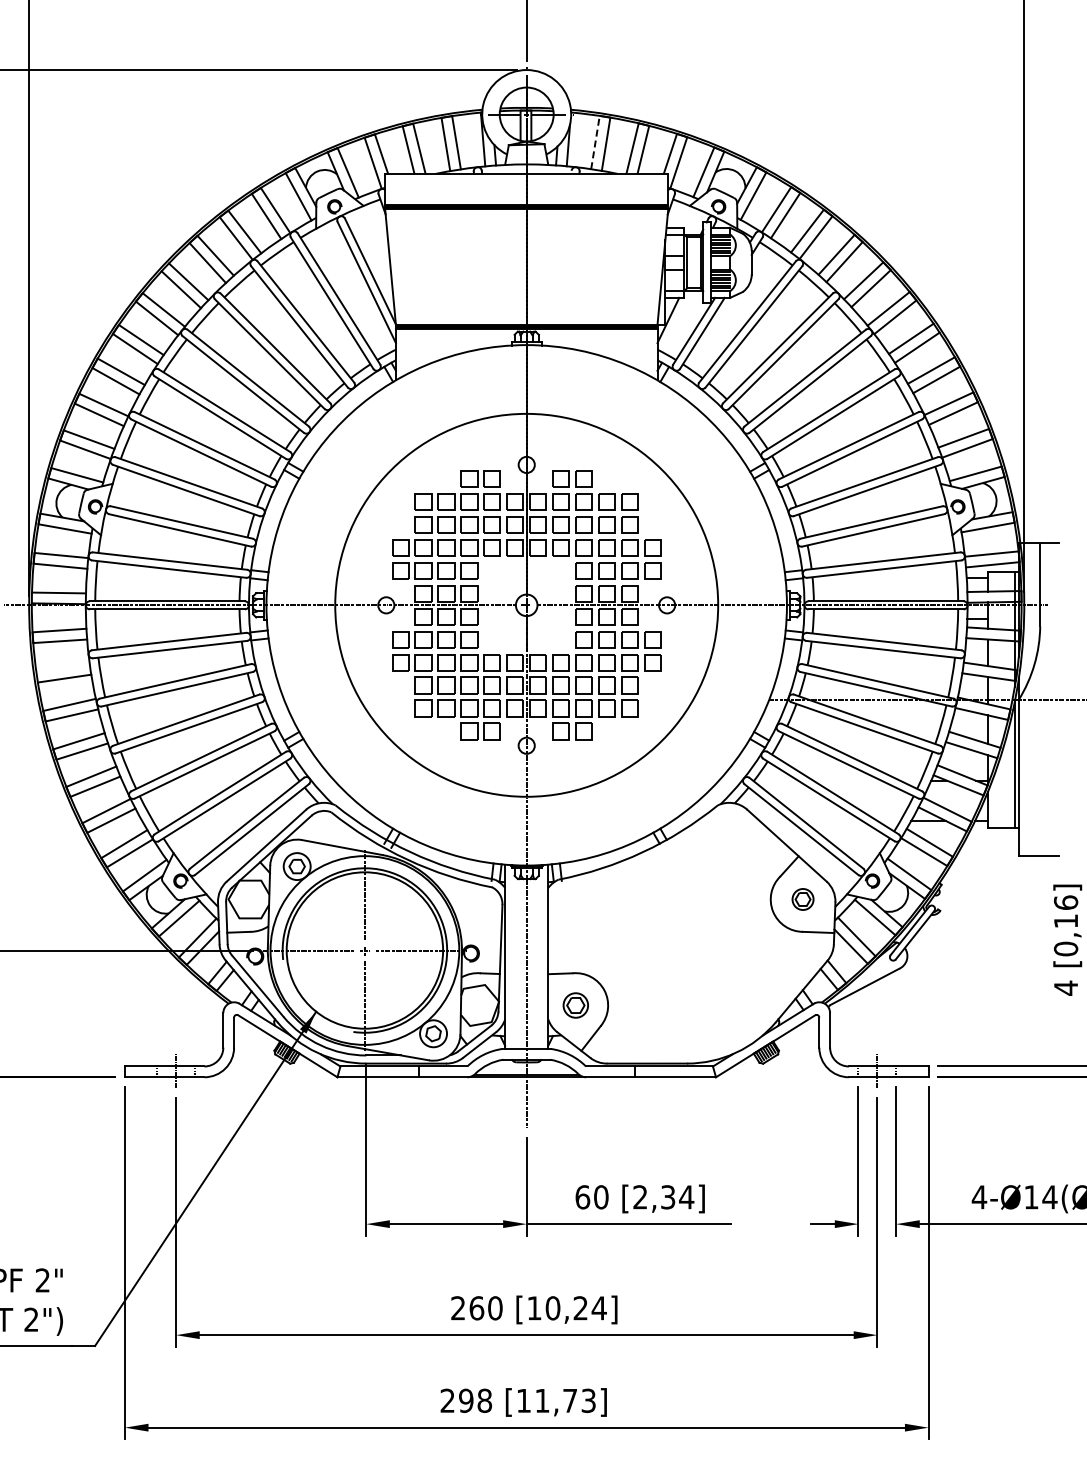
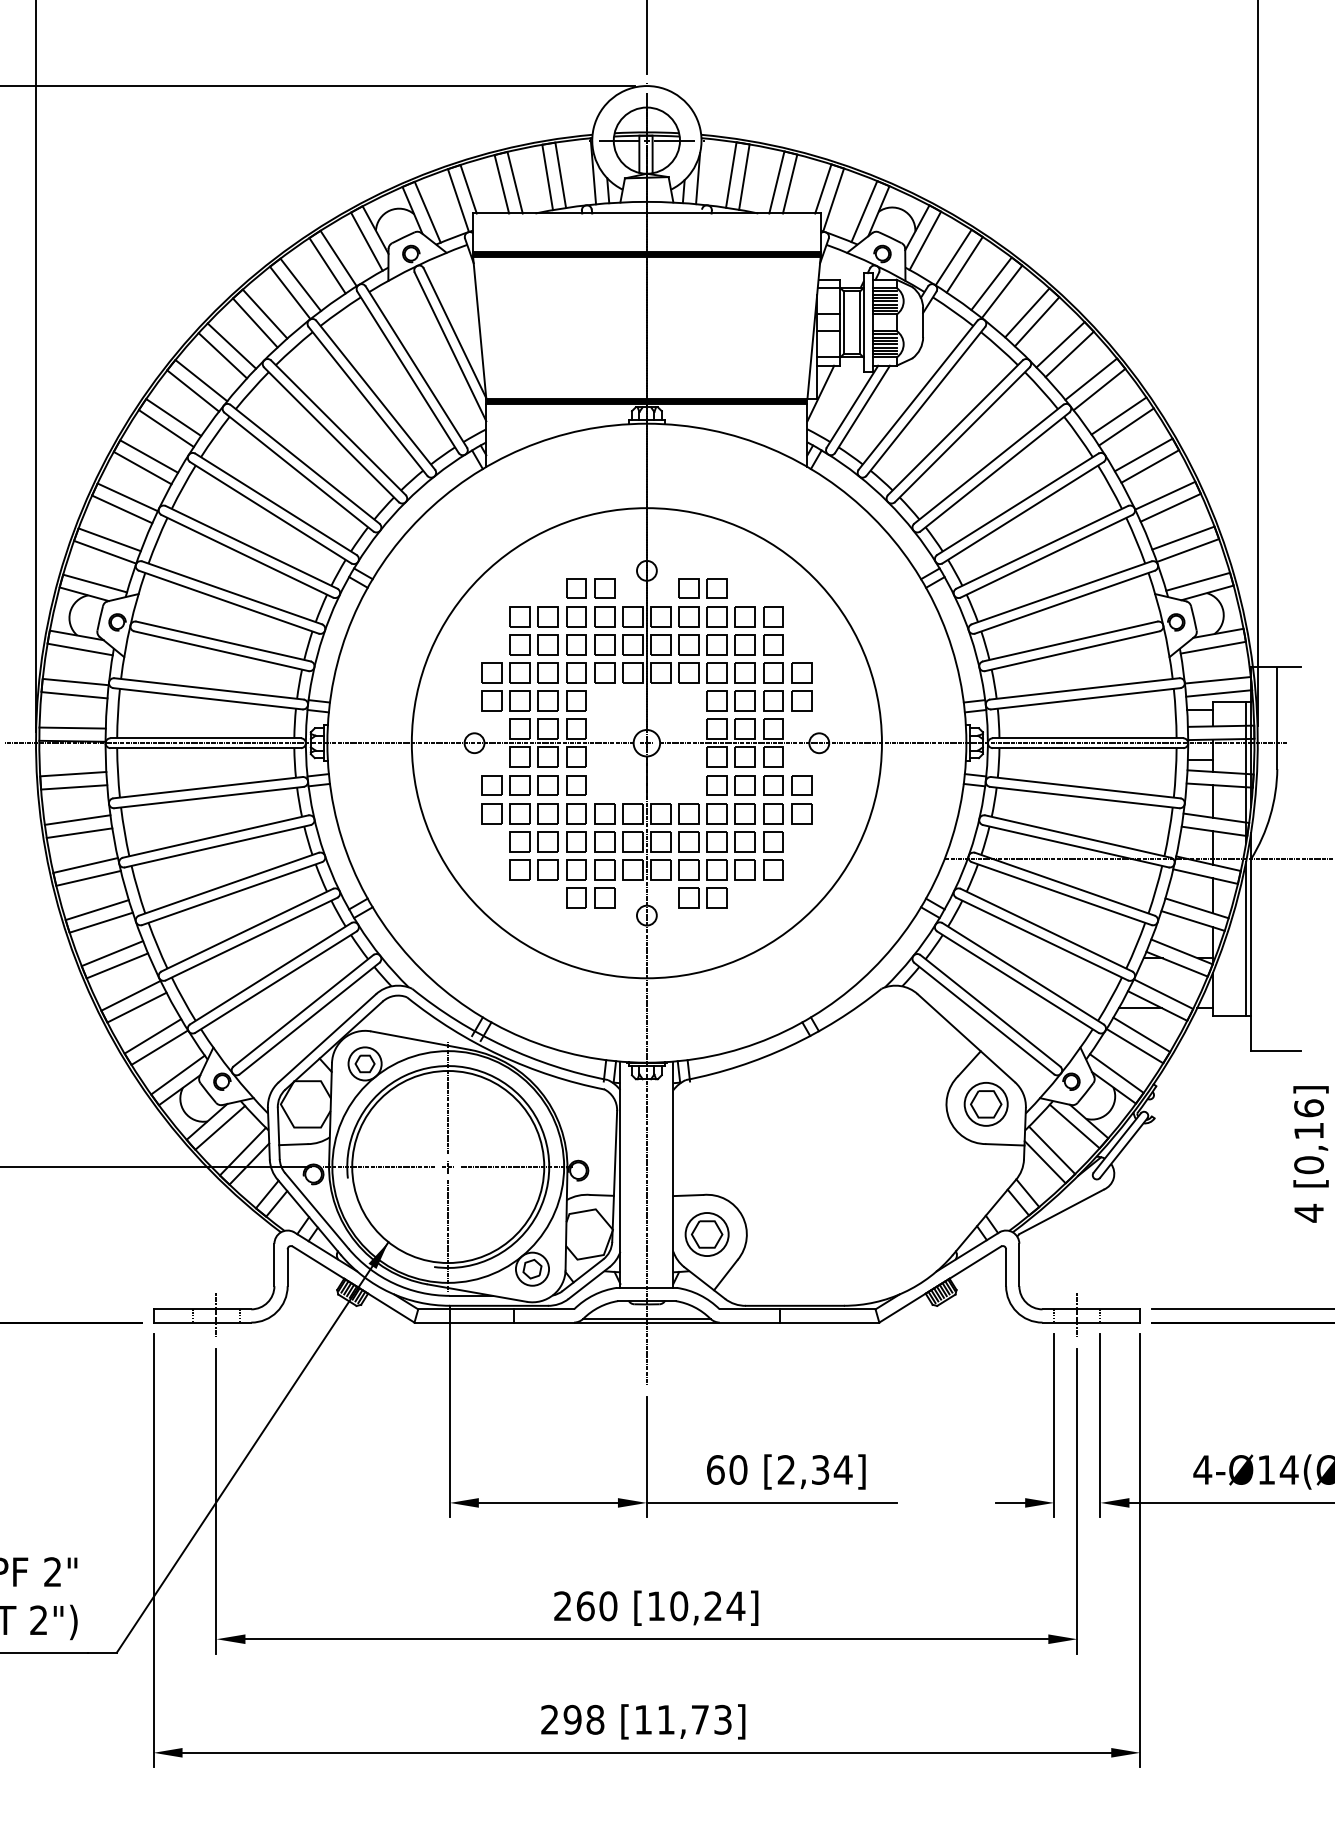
line: (595, 142) -> (731, 174), dashed -> solid
line: (62, 667) -> (76, 819), added
part: (802, 899) -> (985, 1104), size x1.67
part: (575, 1005) -> (706, 1234), size x1.43

